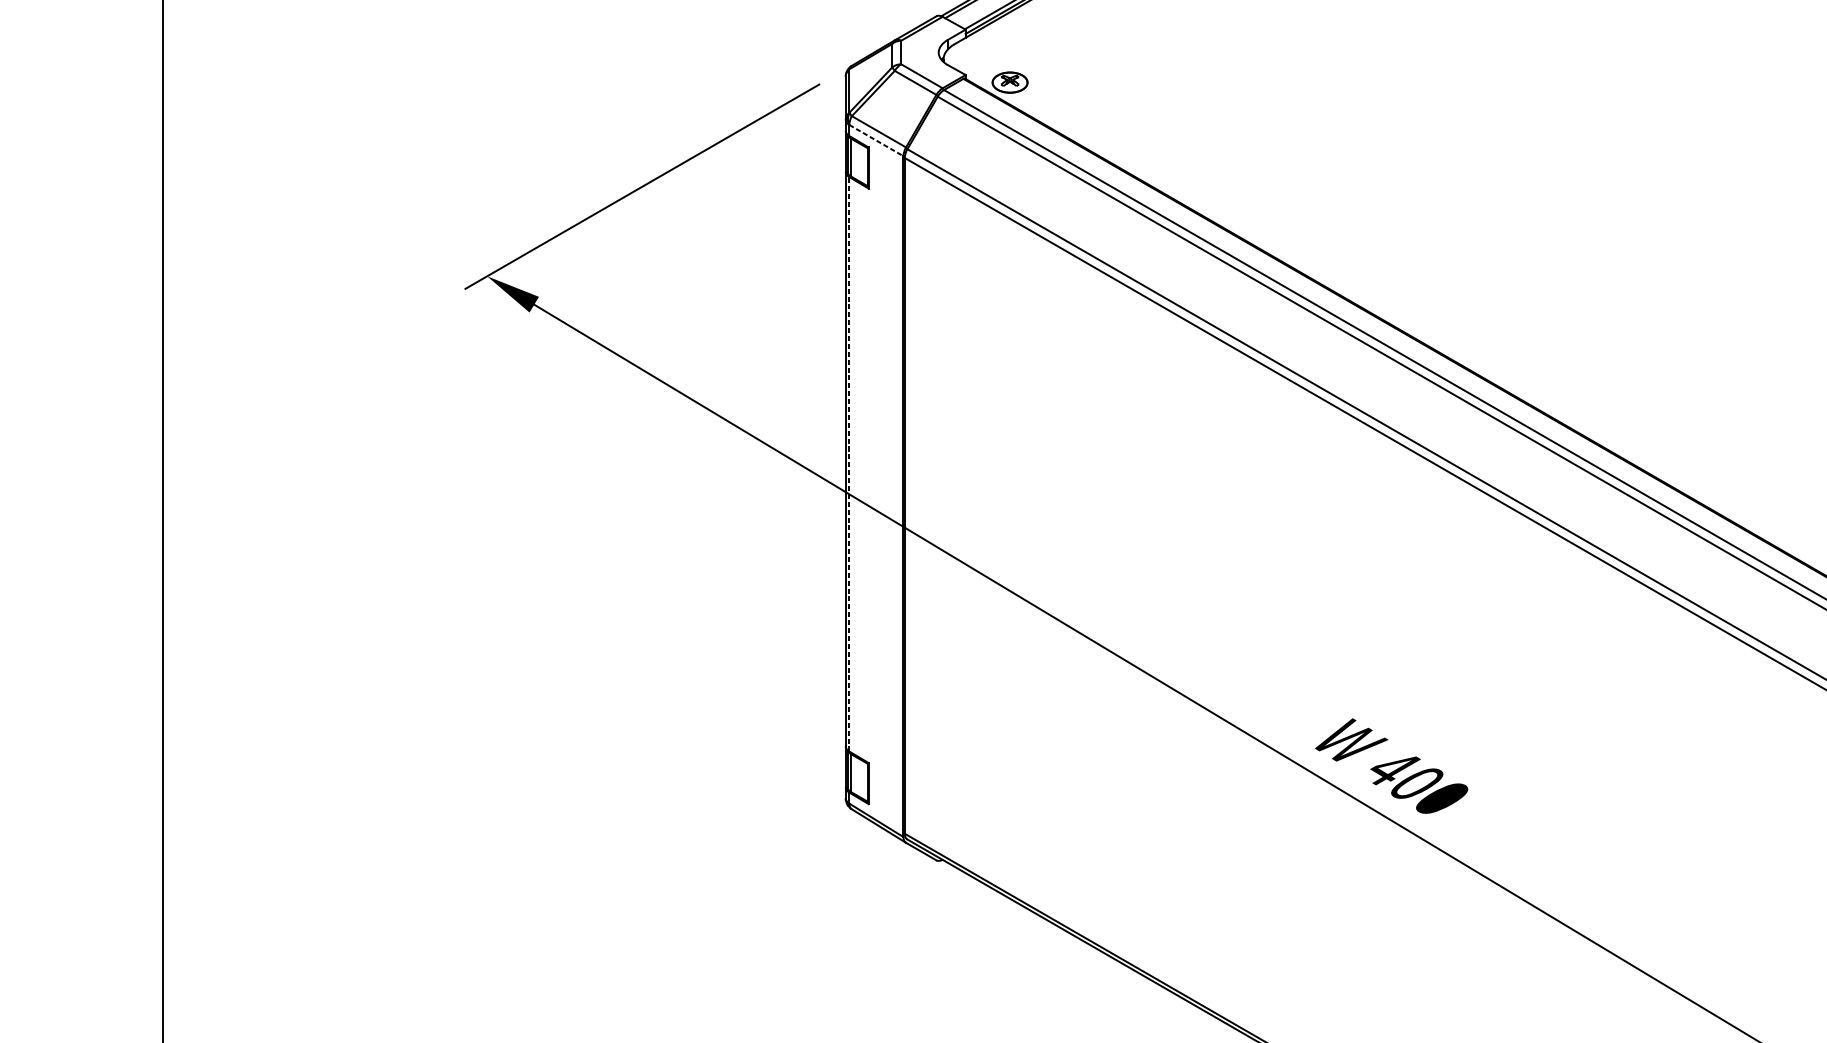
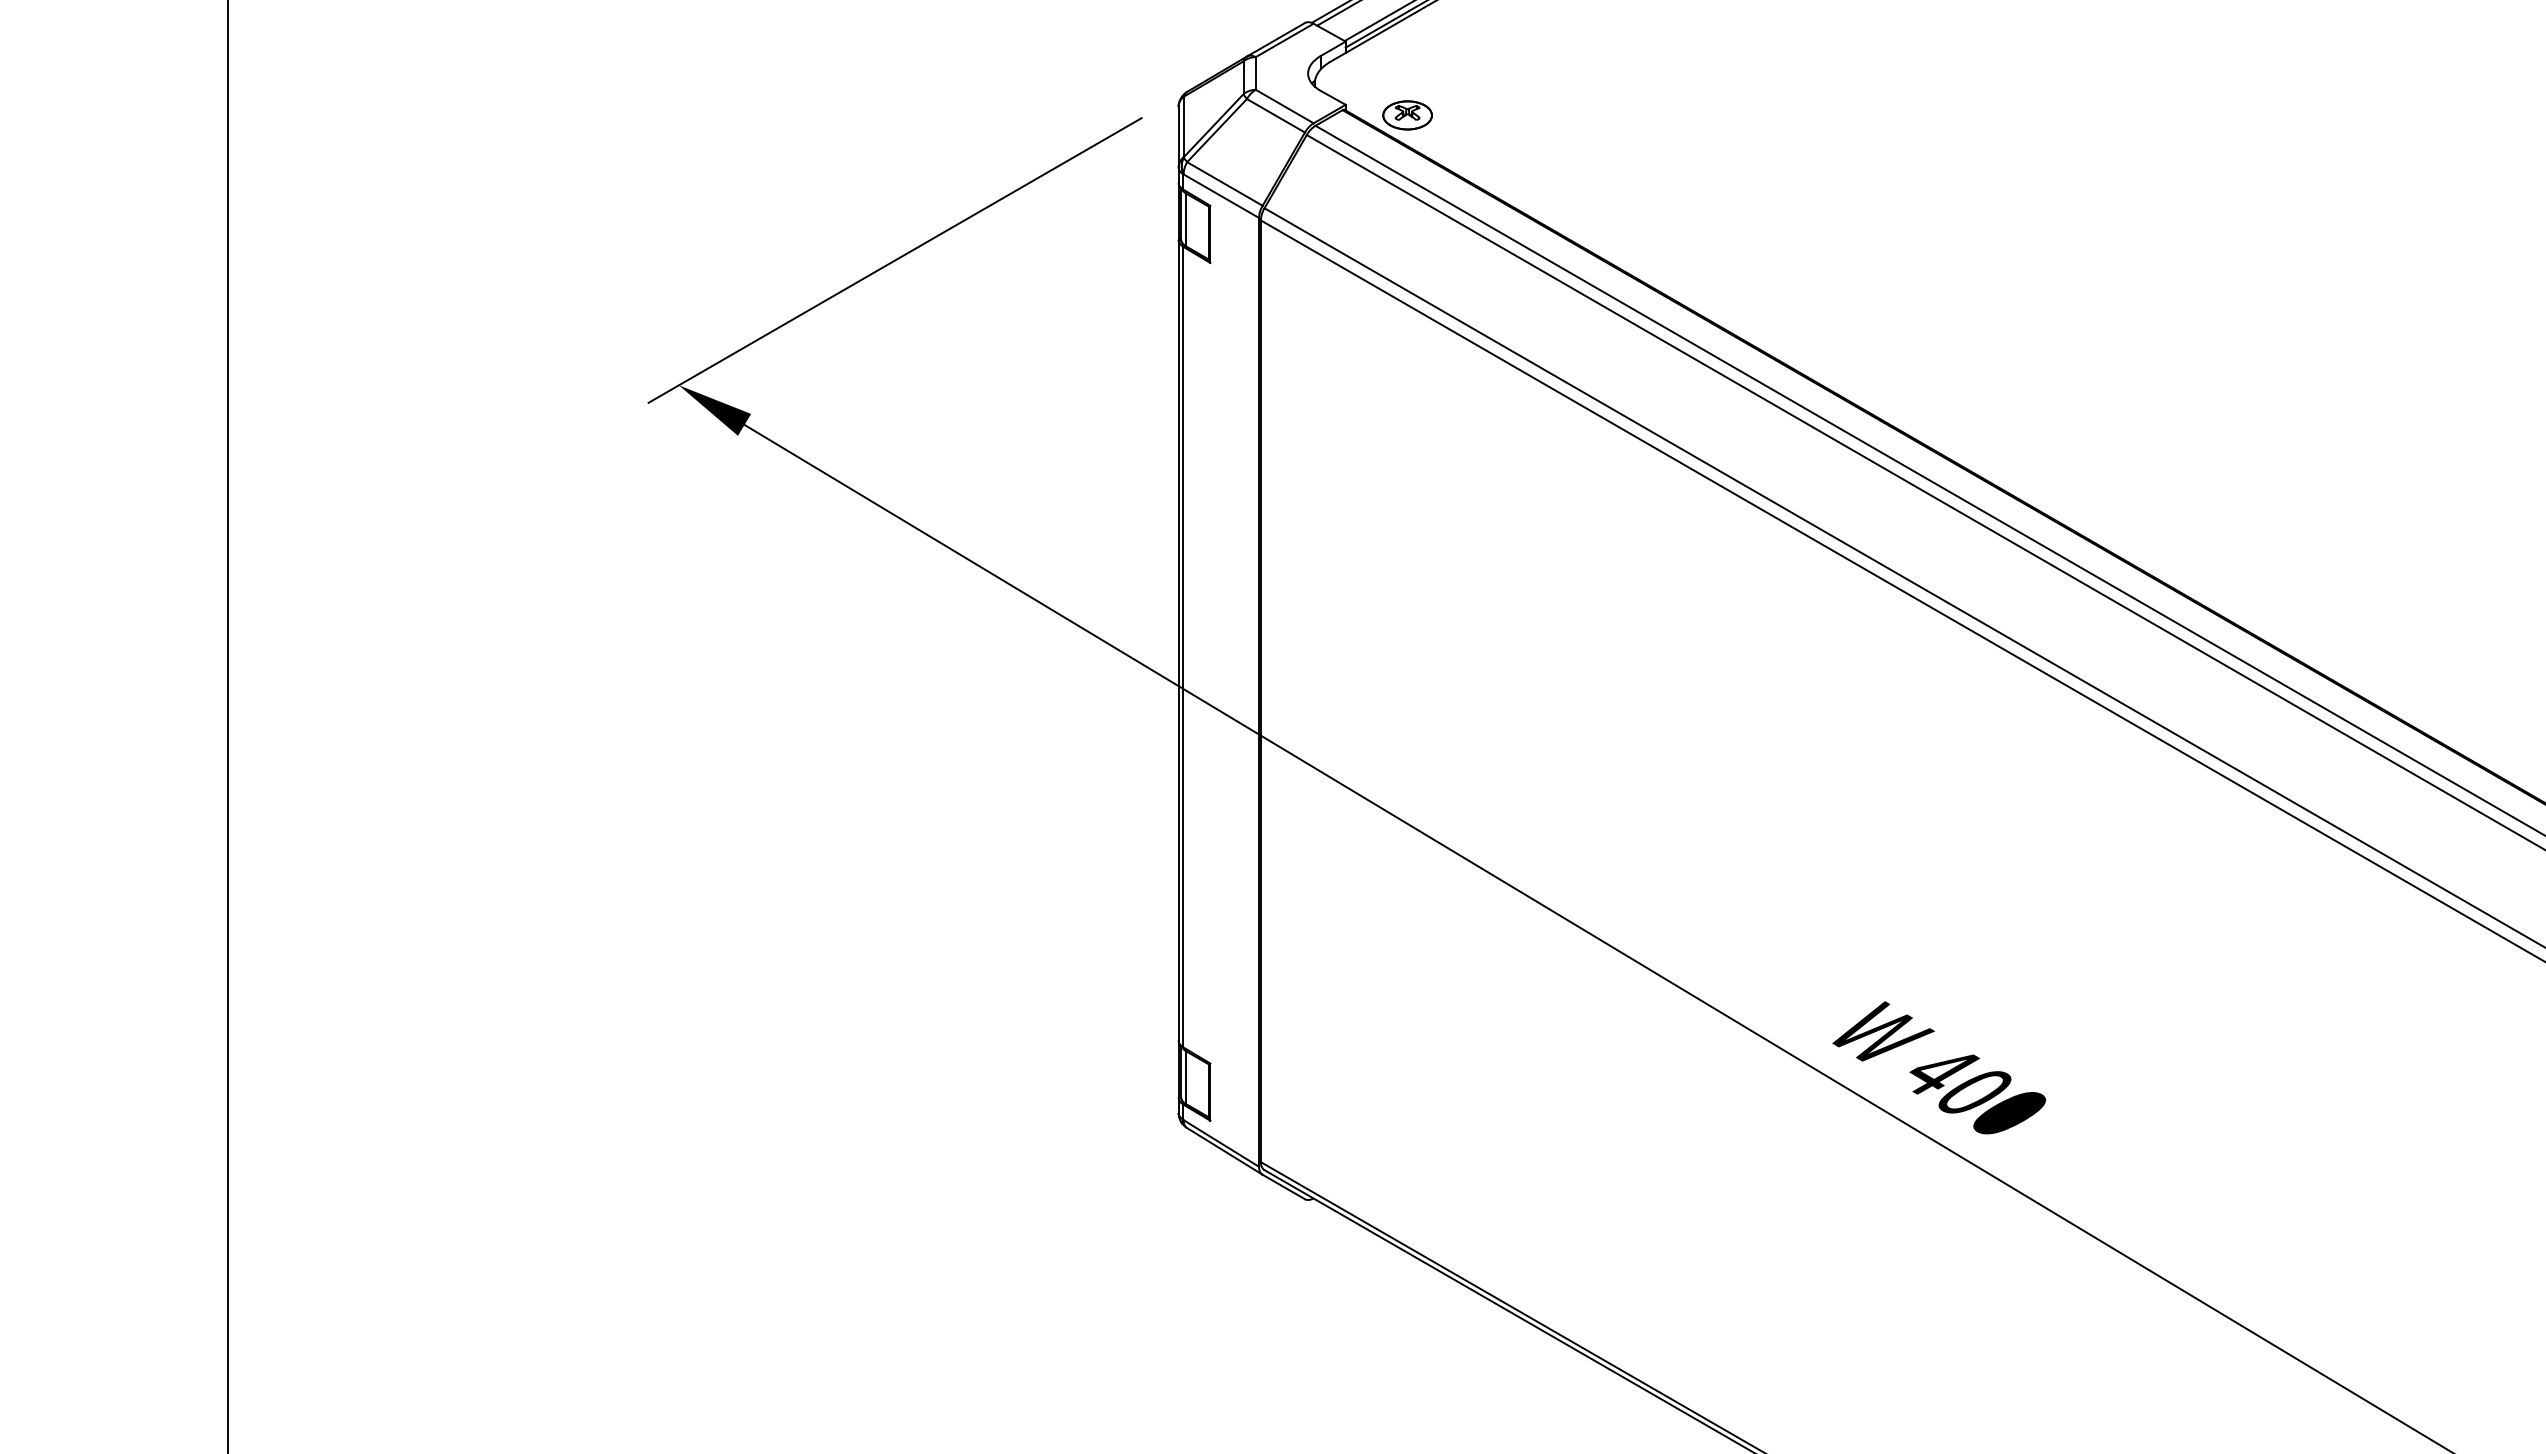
line: (876, 140) -> (1221, 196), dashed -> solid
line: (849, 463) -> (1183, 646), dashed -> solid

